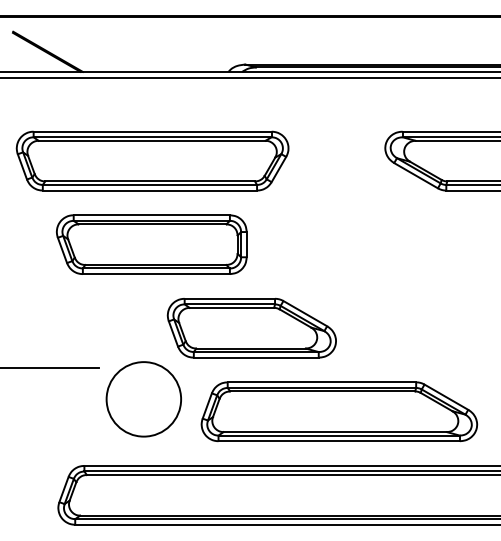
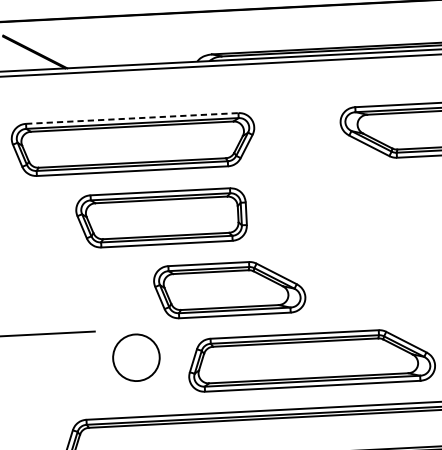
line: (152, 131) -> (132, 118), solid -> dashed
part: (151, 244) -> (161, 217), moved
circle: (143, 399) -> (136, 357), size x0.7

